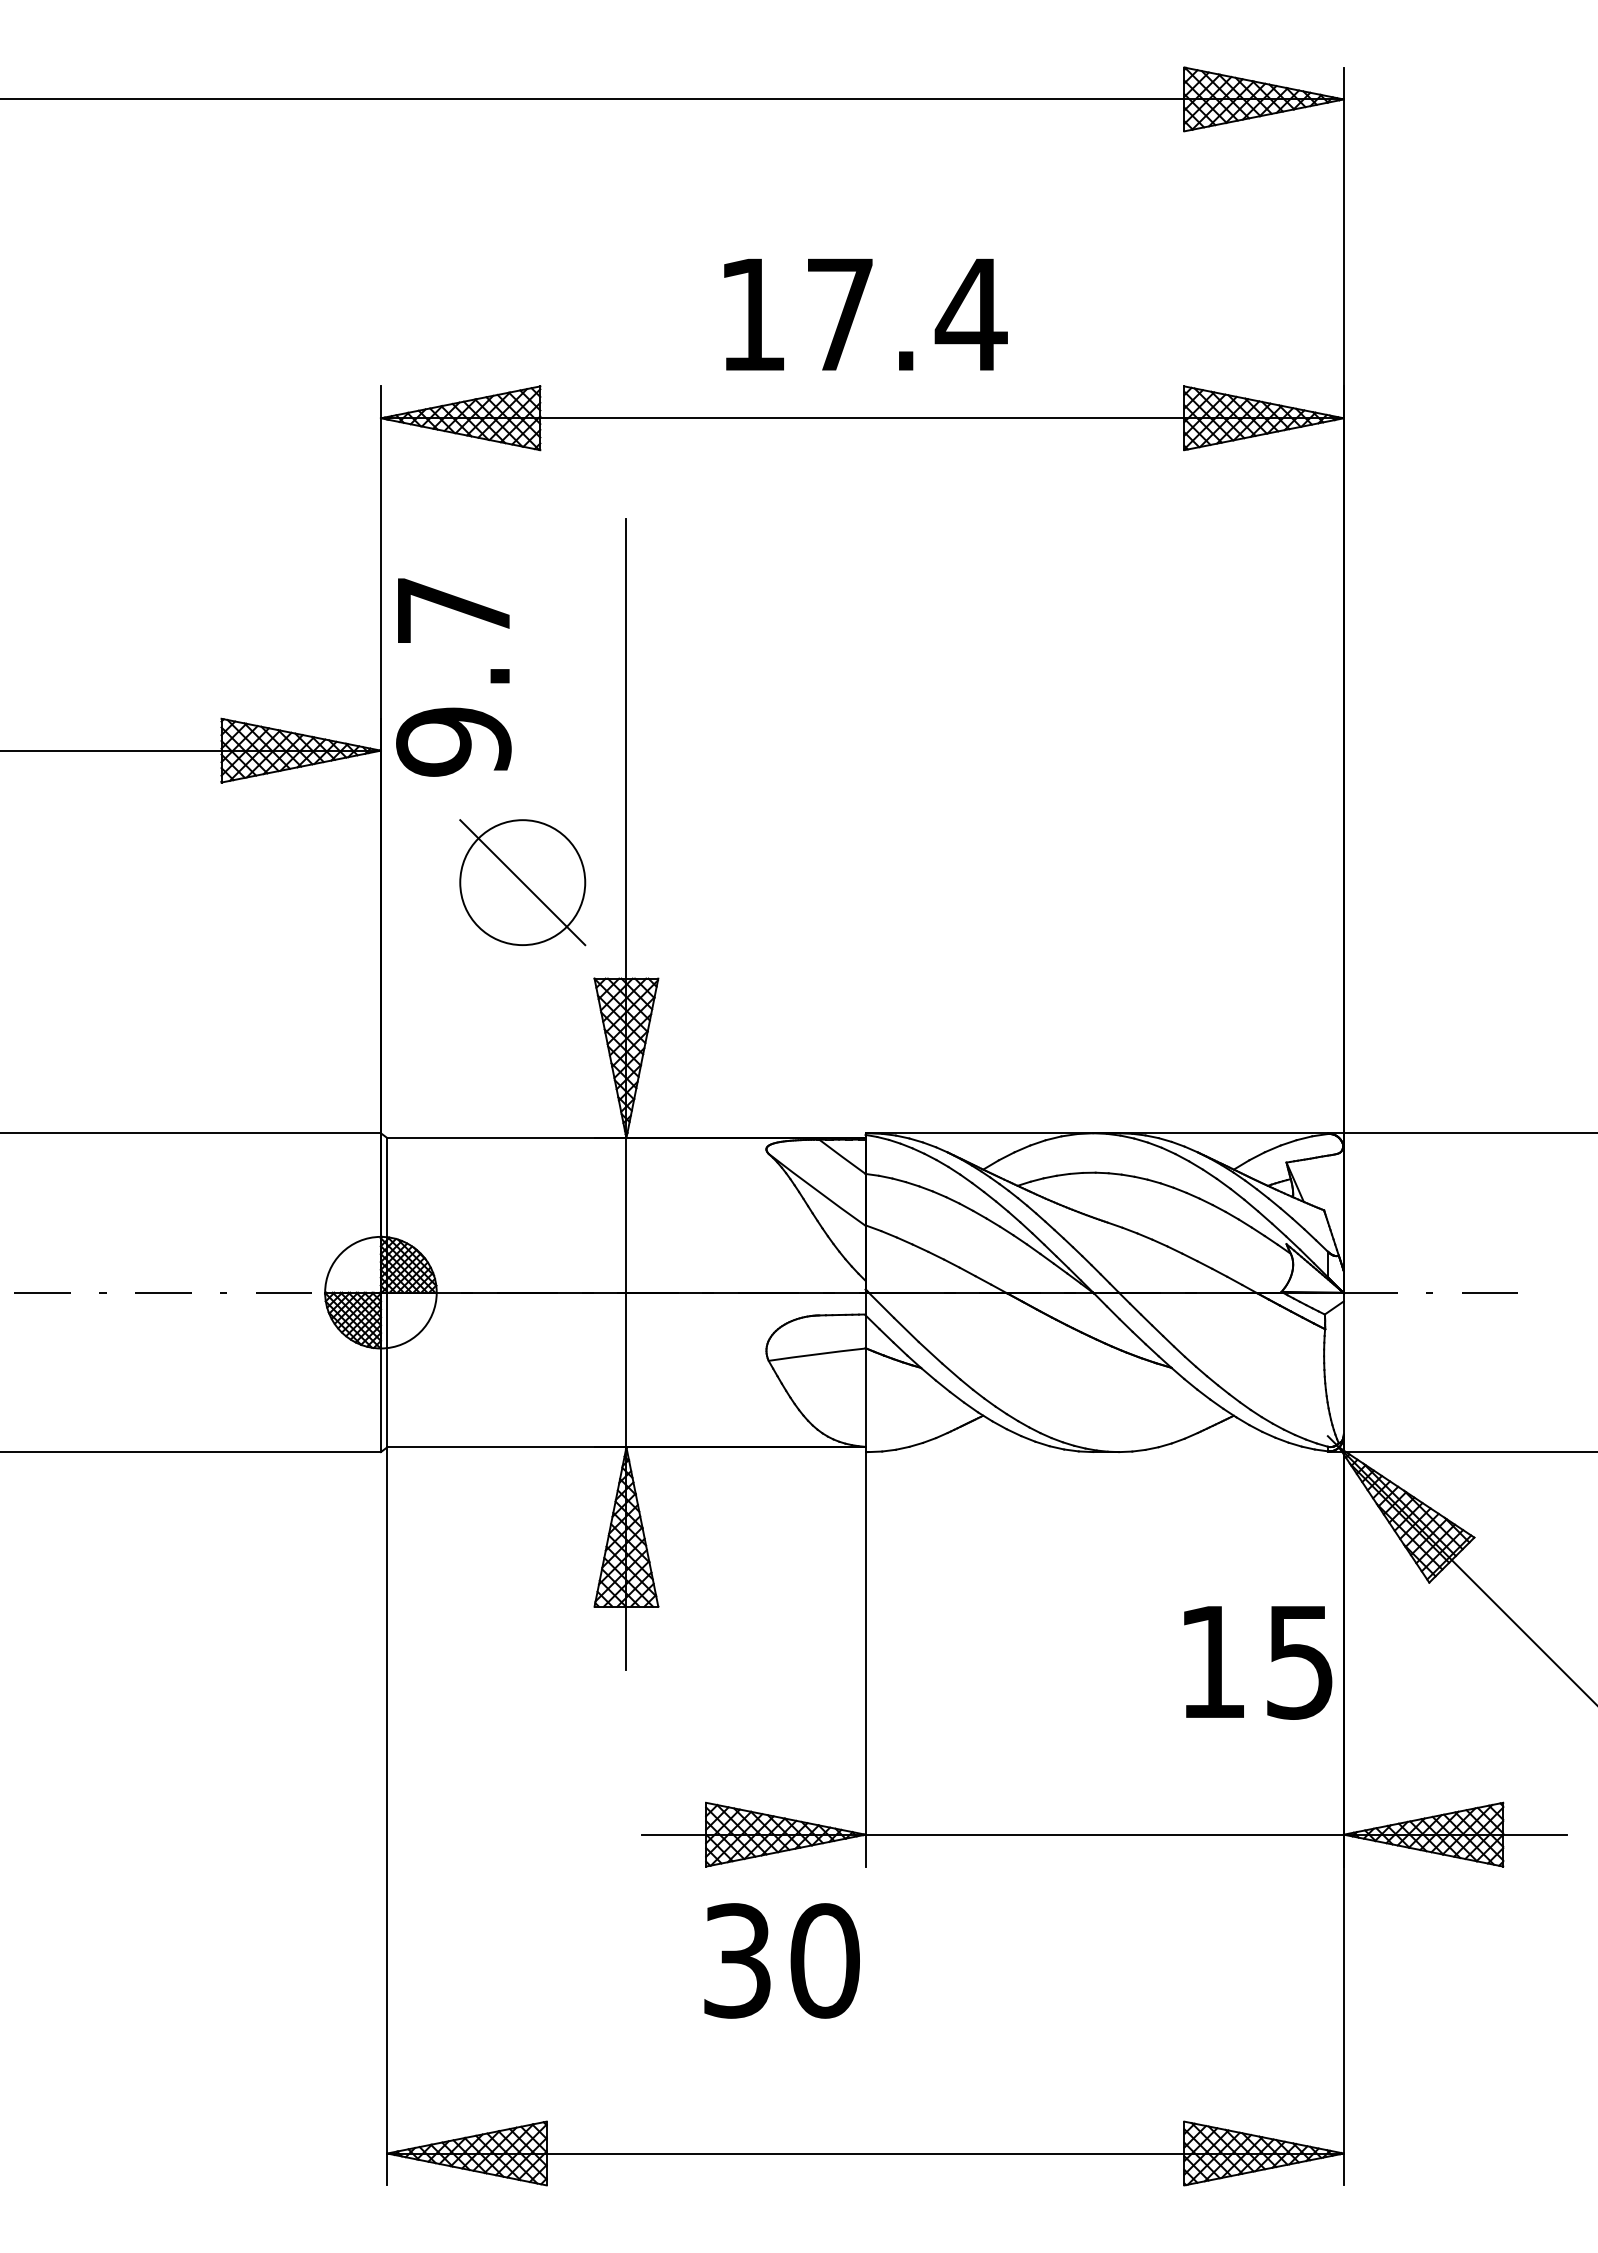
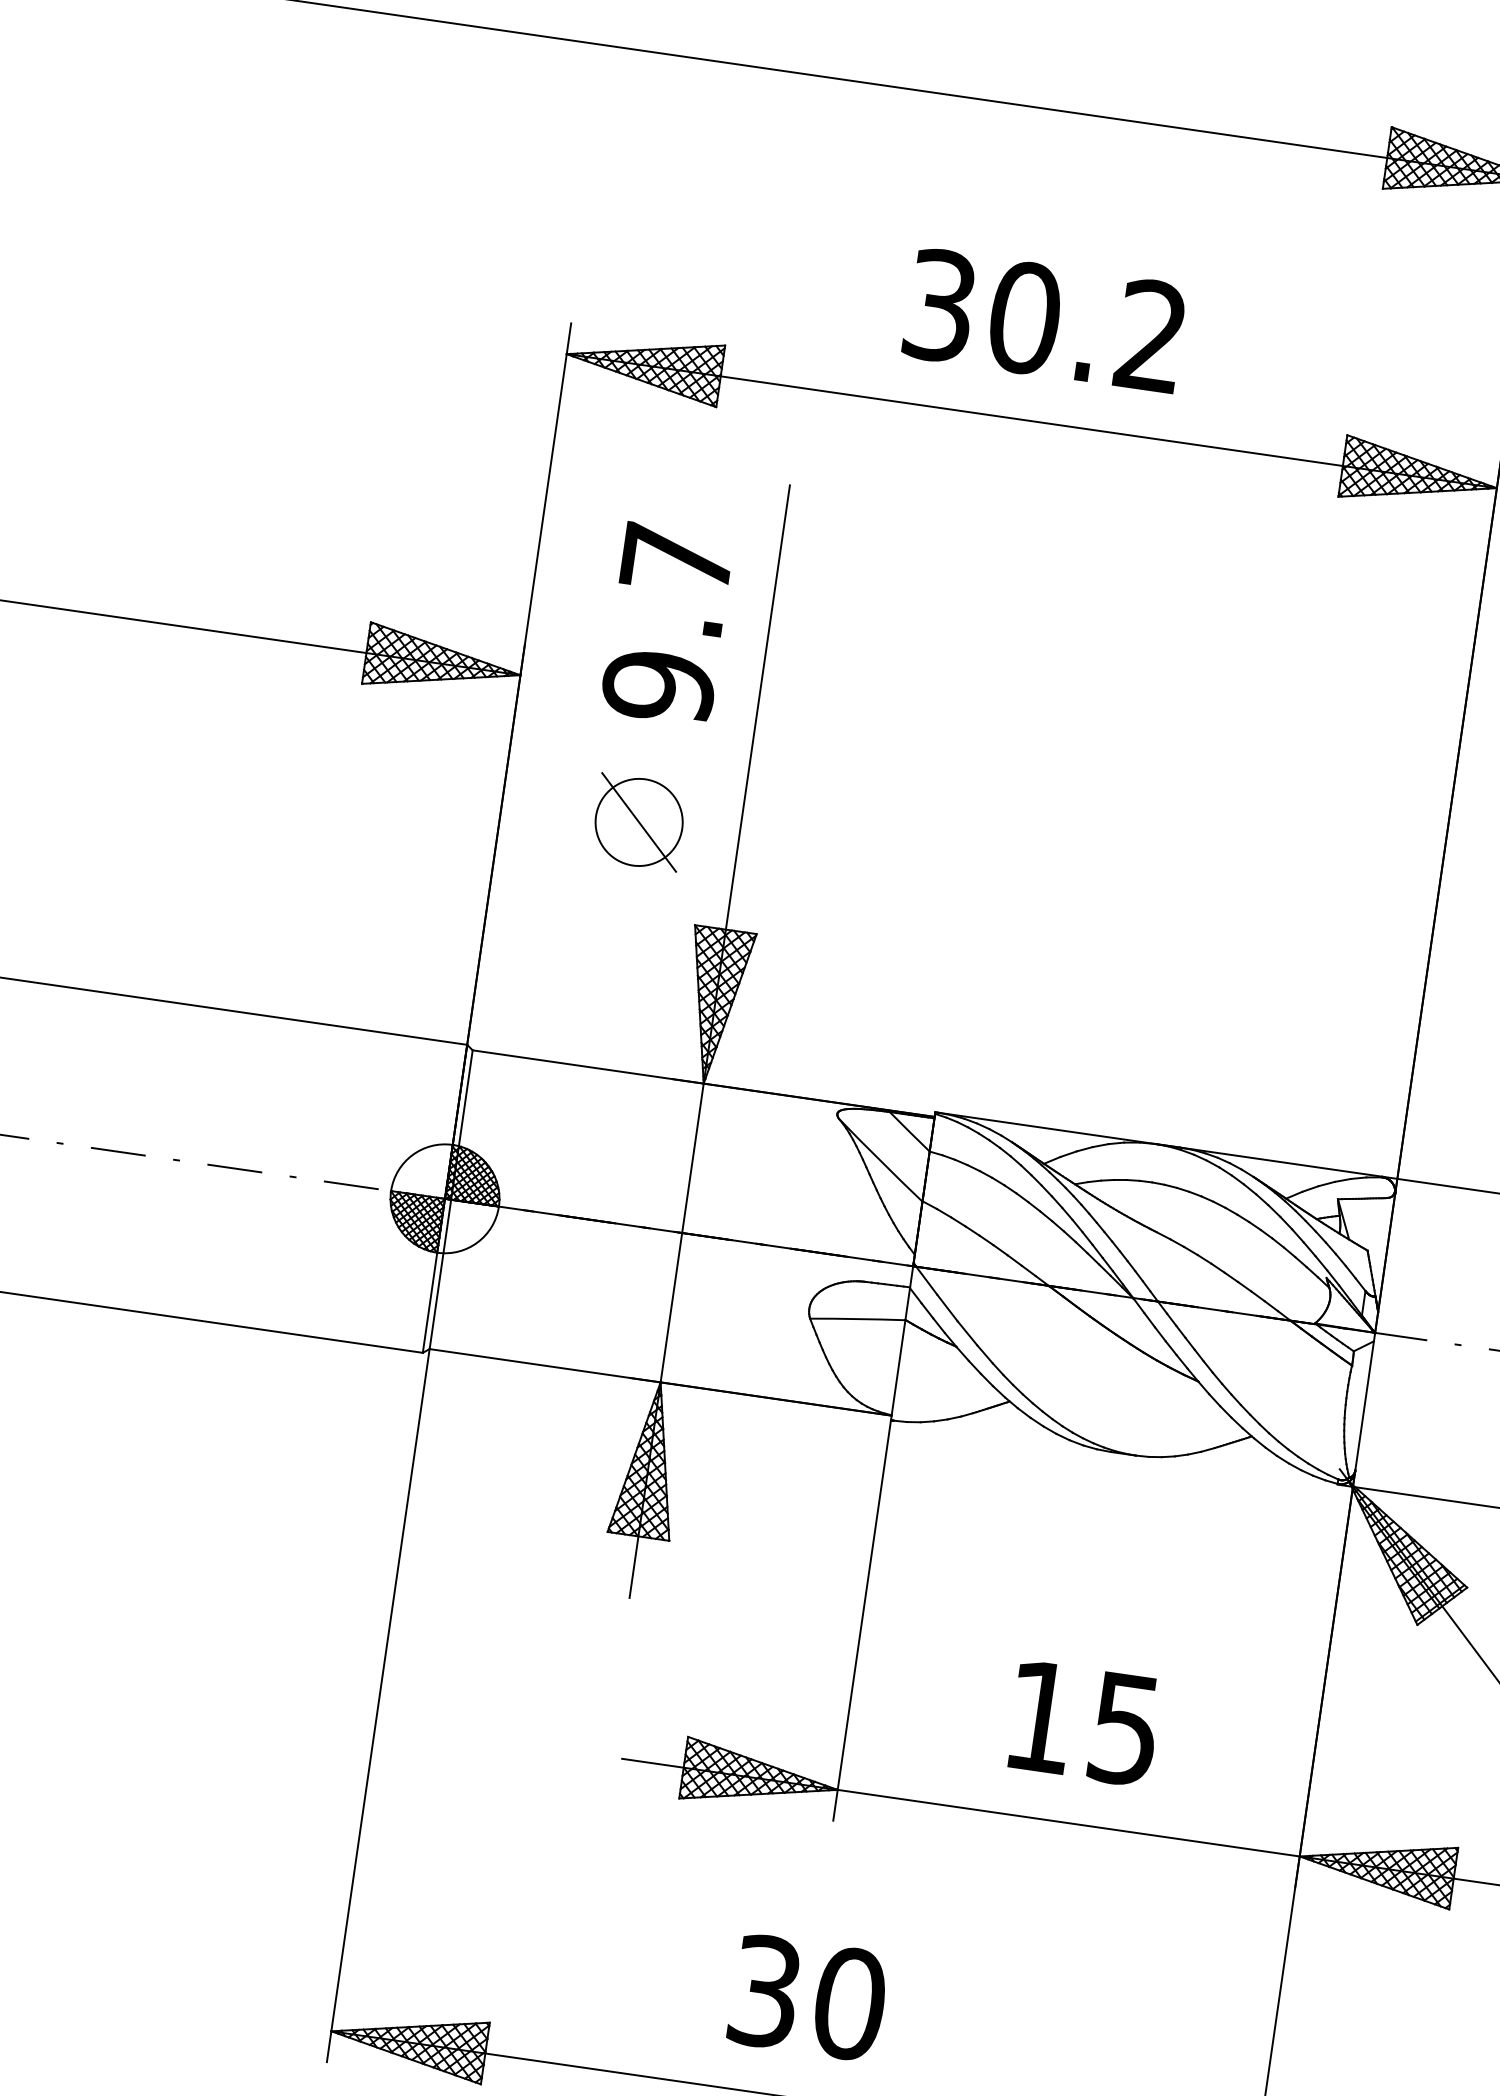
text: (863, 314) -> (1047, 321), 17.4 -> 30.2
text: (453, 677) -> (667, 624), moved
part: (522, 882) -> (638, 822), size x0.71
text: (1258, 1662) -> (1084, 1723), moved
text: (781, 1960) -> (807, 1997), moved

